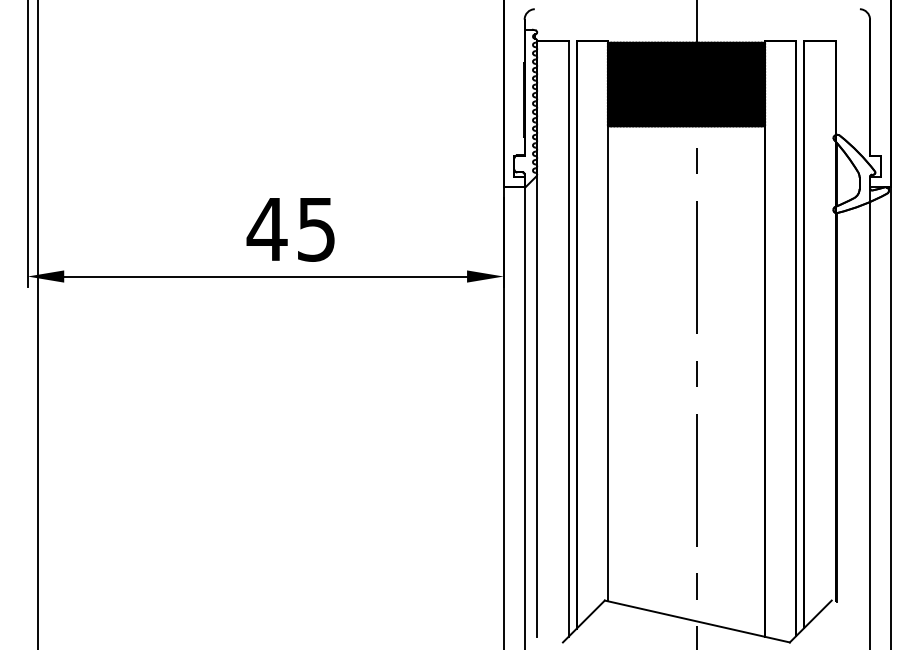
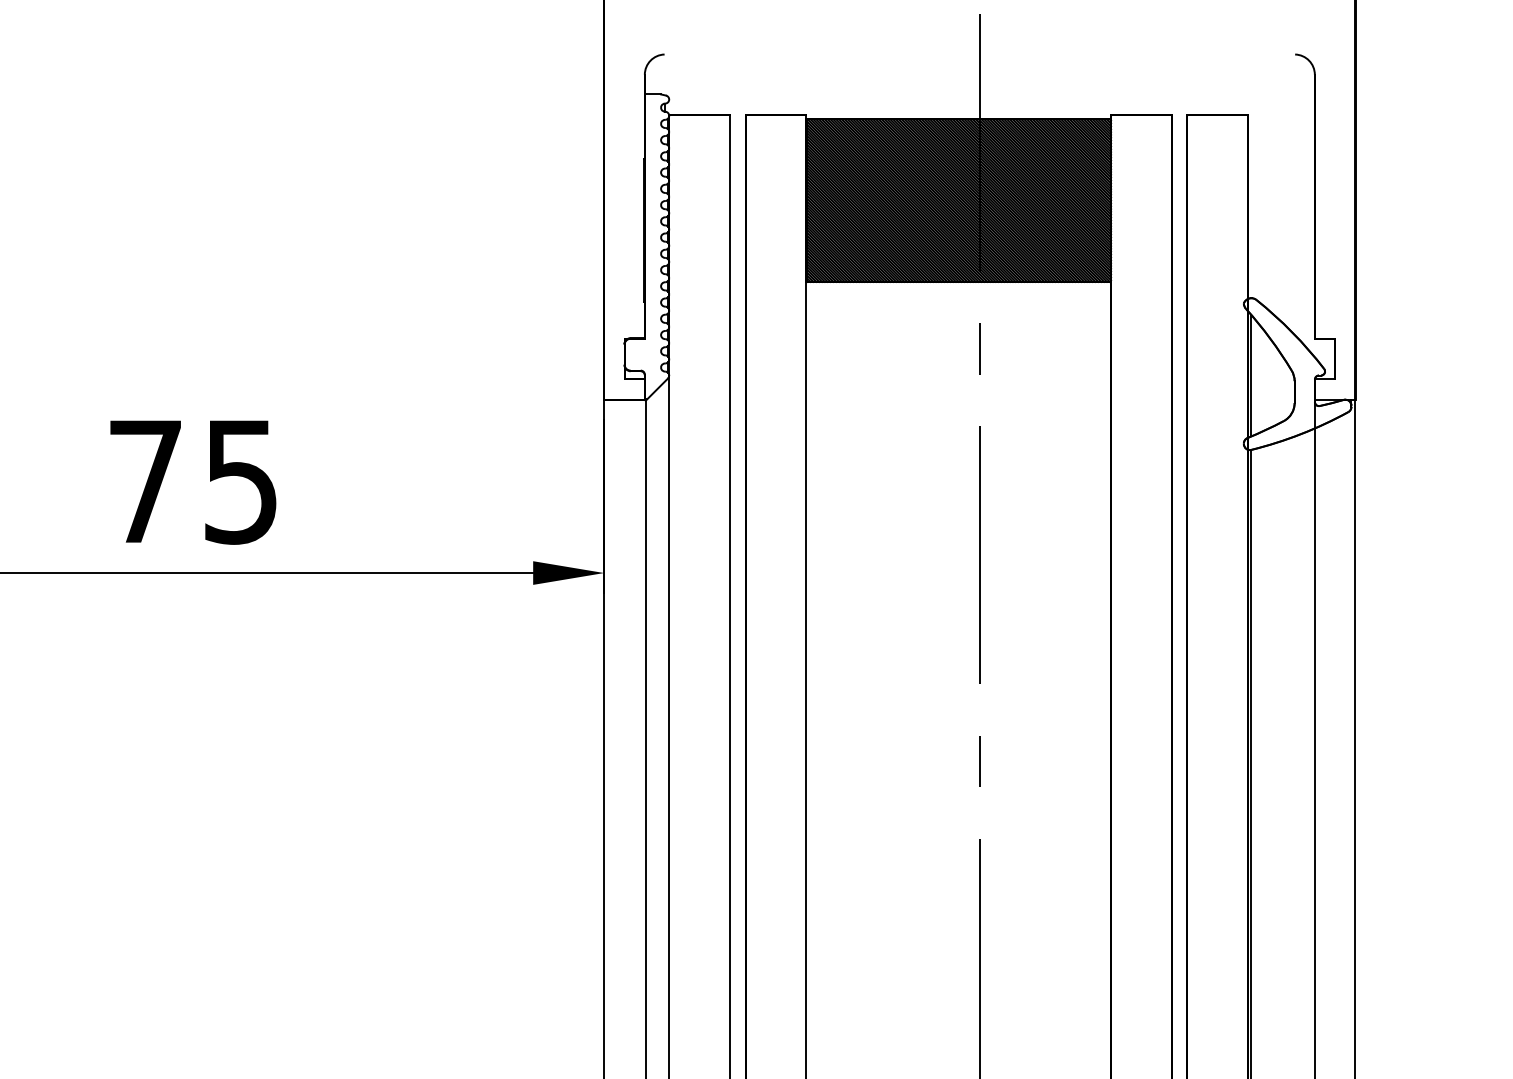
text: (266, 229) -> (144, 481), 45 -> 75

